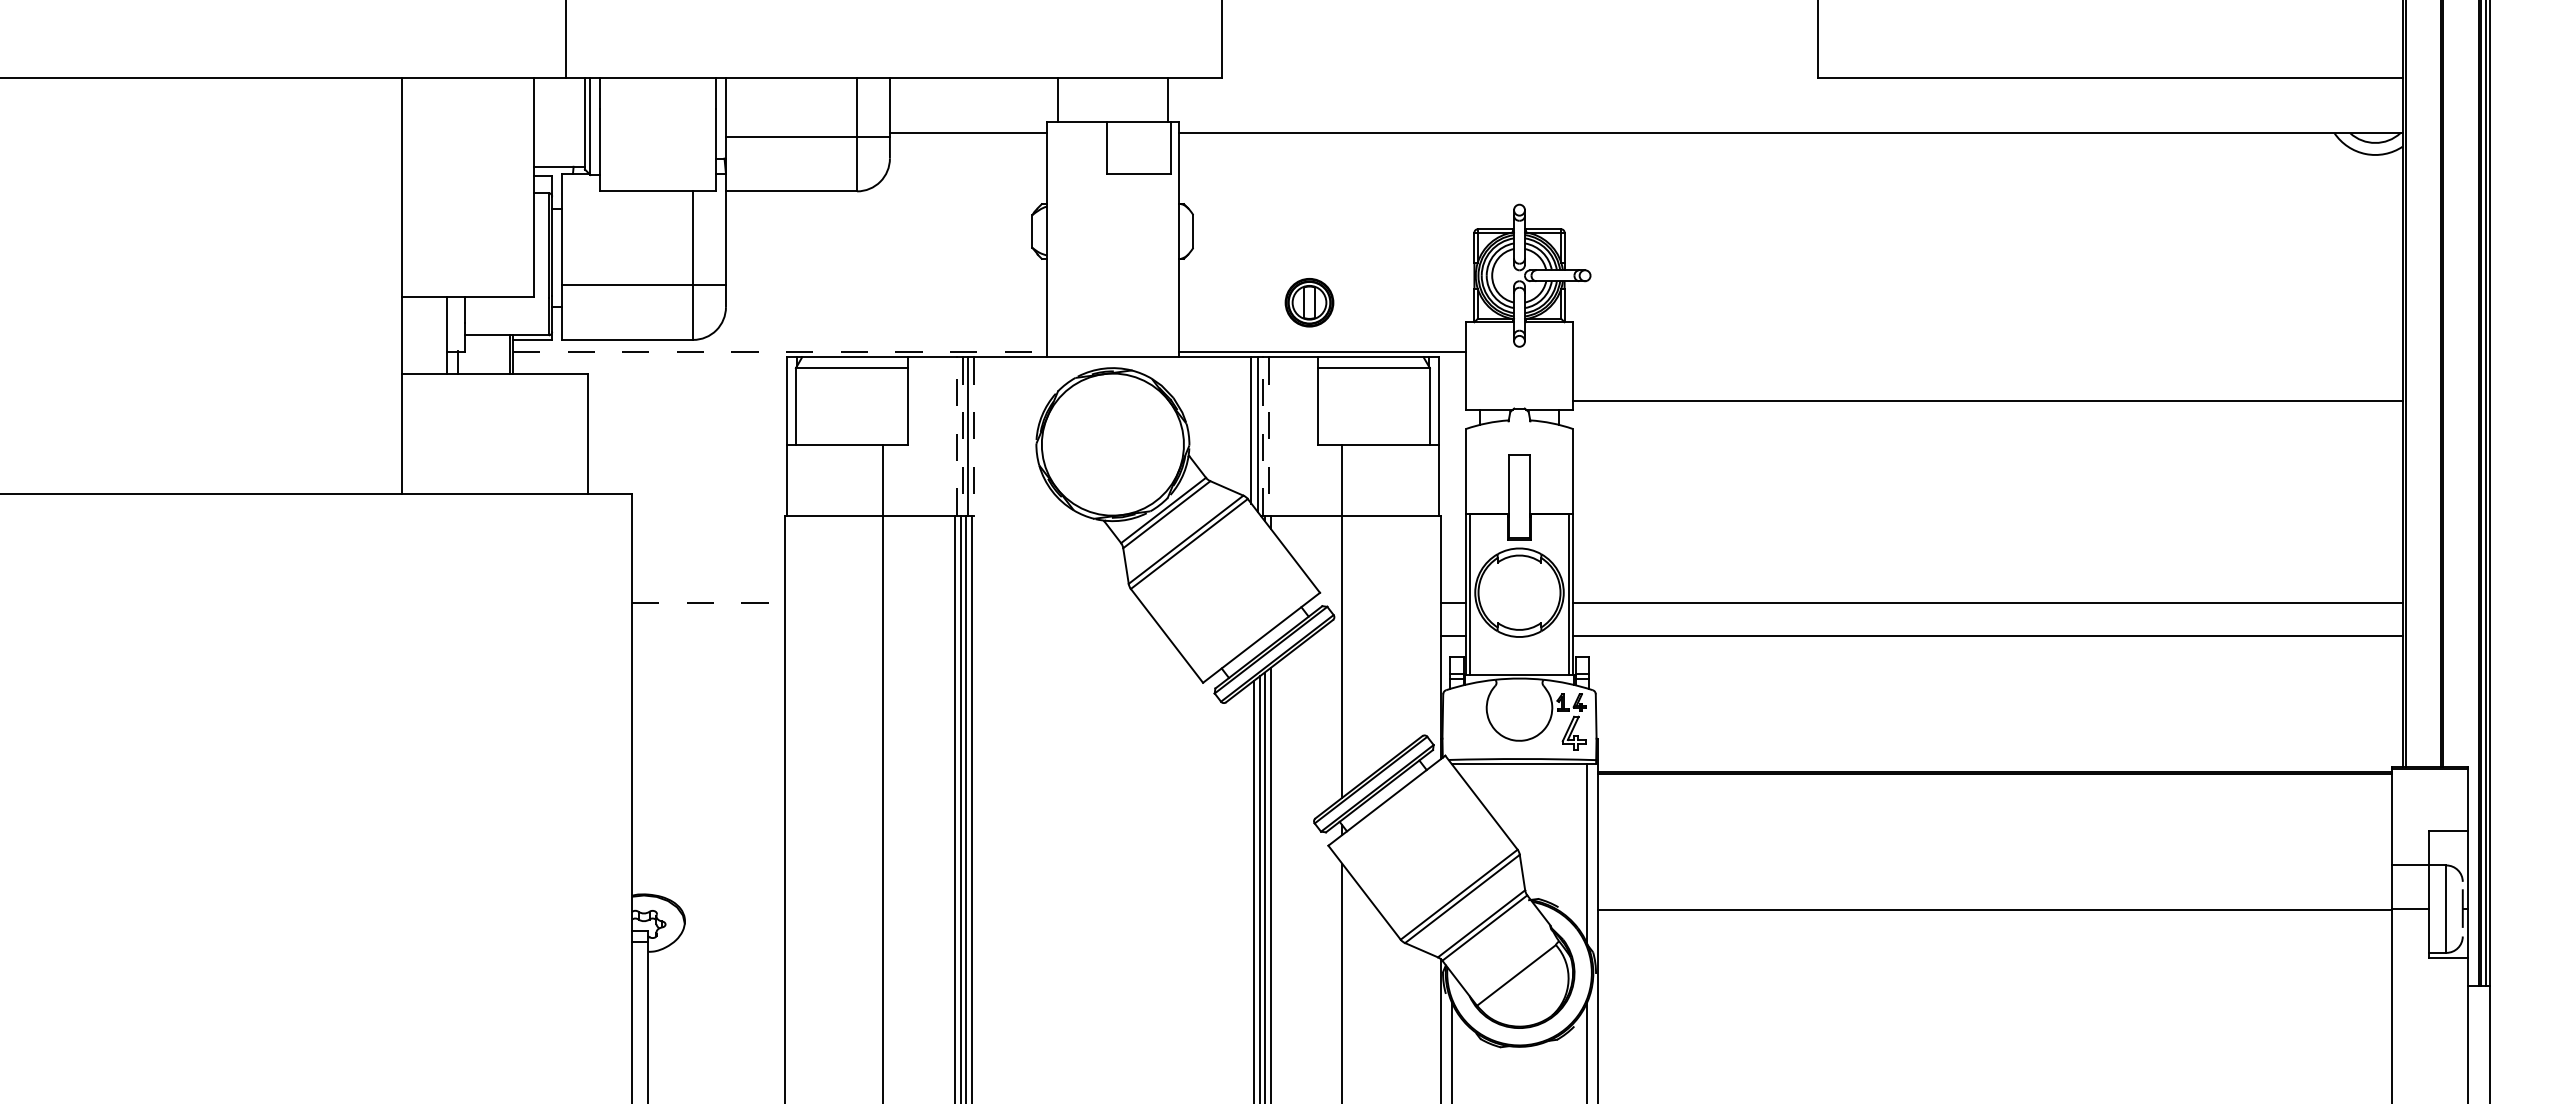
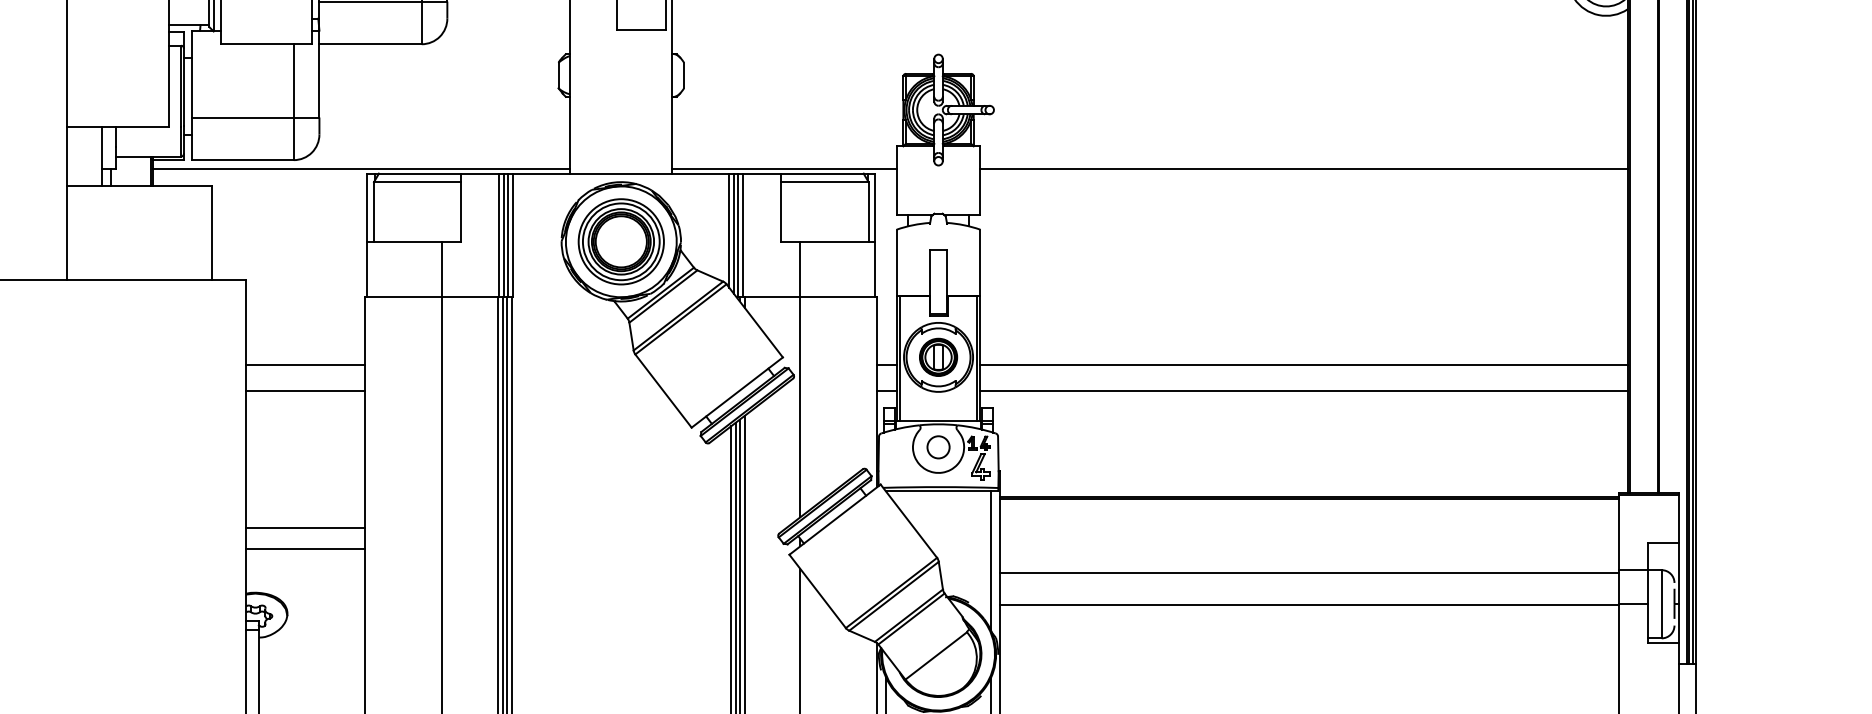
part: (1309, 302) -> (938, 357), moved
line: (780, 351) -> (361, 169), dashed -> solid
line: (1987, 400) -> (1303, 169), moved
line: (956, 435) -> (499, 234), dashed -> solid
line: (1262, 435) -> (738, 234), dashed -> solid
line: (962, 436) -> (503, 235), dashed -> solid
line: (974, 436) -> (513, 235), dashed -> solid
line: (1269, 436) -> (743, 235), dashed -> solid
part: (1112, 444) -> (621, 241), added
line: (708, 603) -> (305, 365), dashed -> solid
line: (708, 635) -> (305, 390), added
circle: (1519, 708) -> (938, 447), added
line: (708, 810) -> (305, 527), added
line: (708, 838) -> (305, 549), added
line: (1994, 869) -> (1309, 573), added

